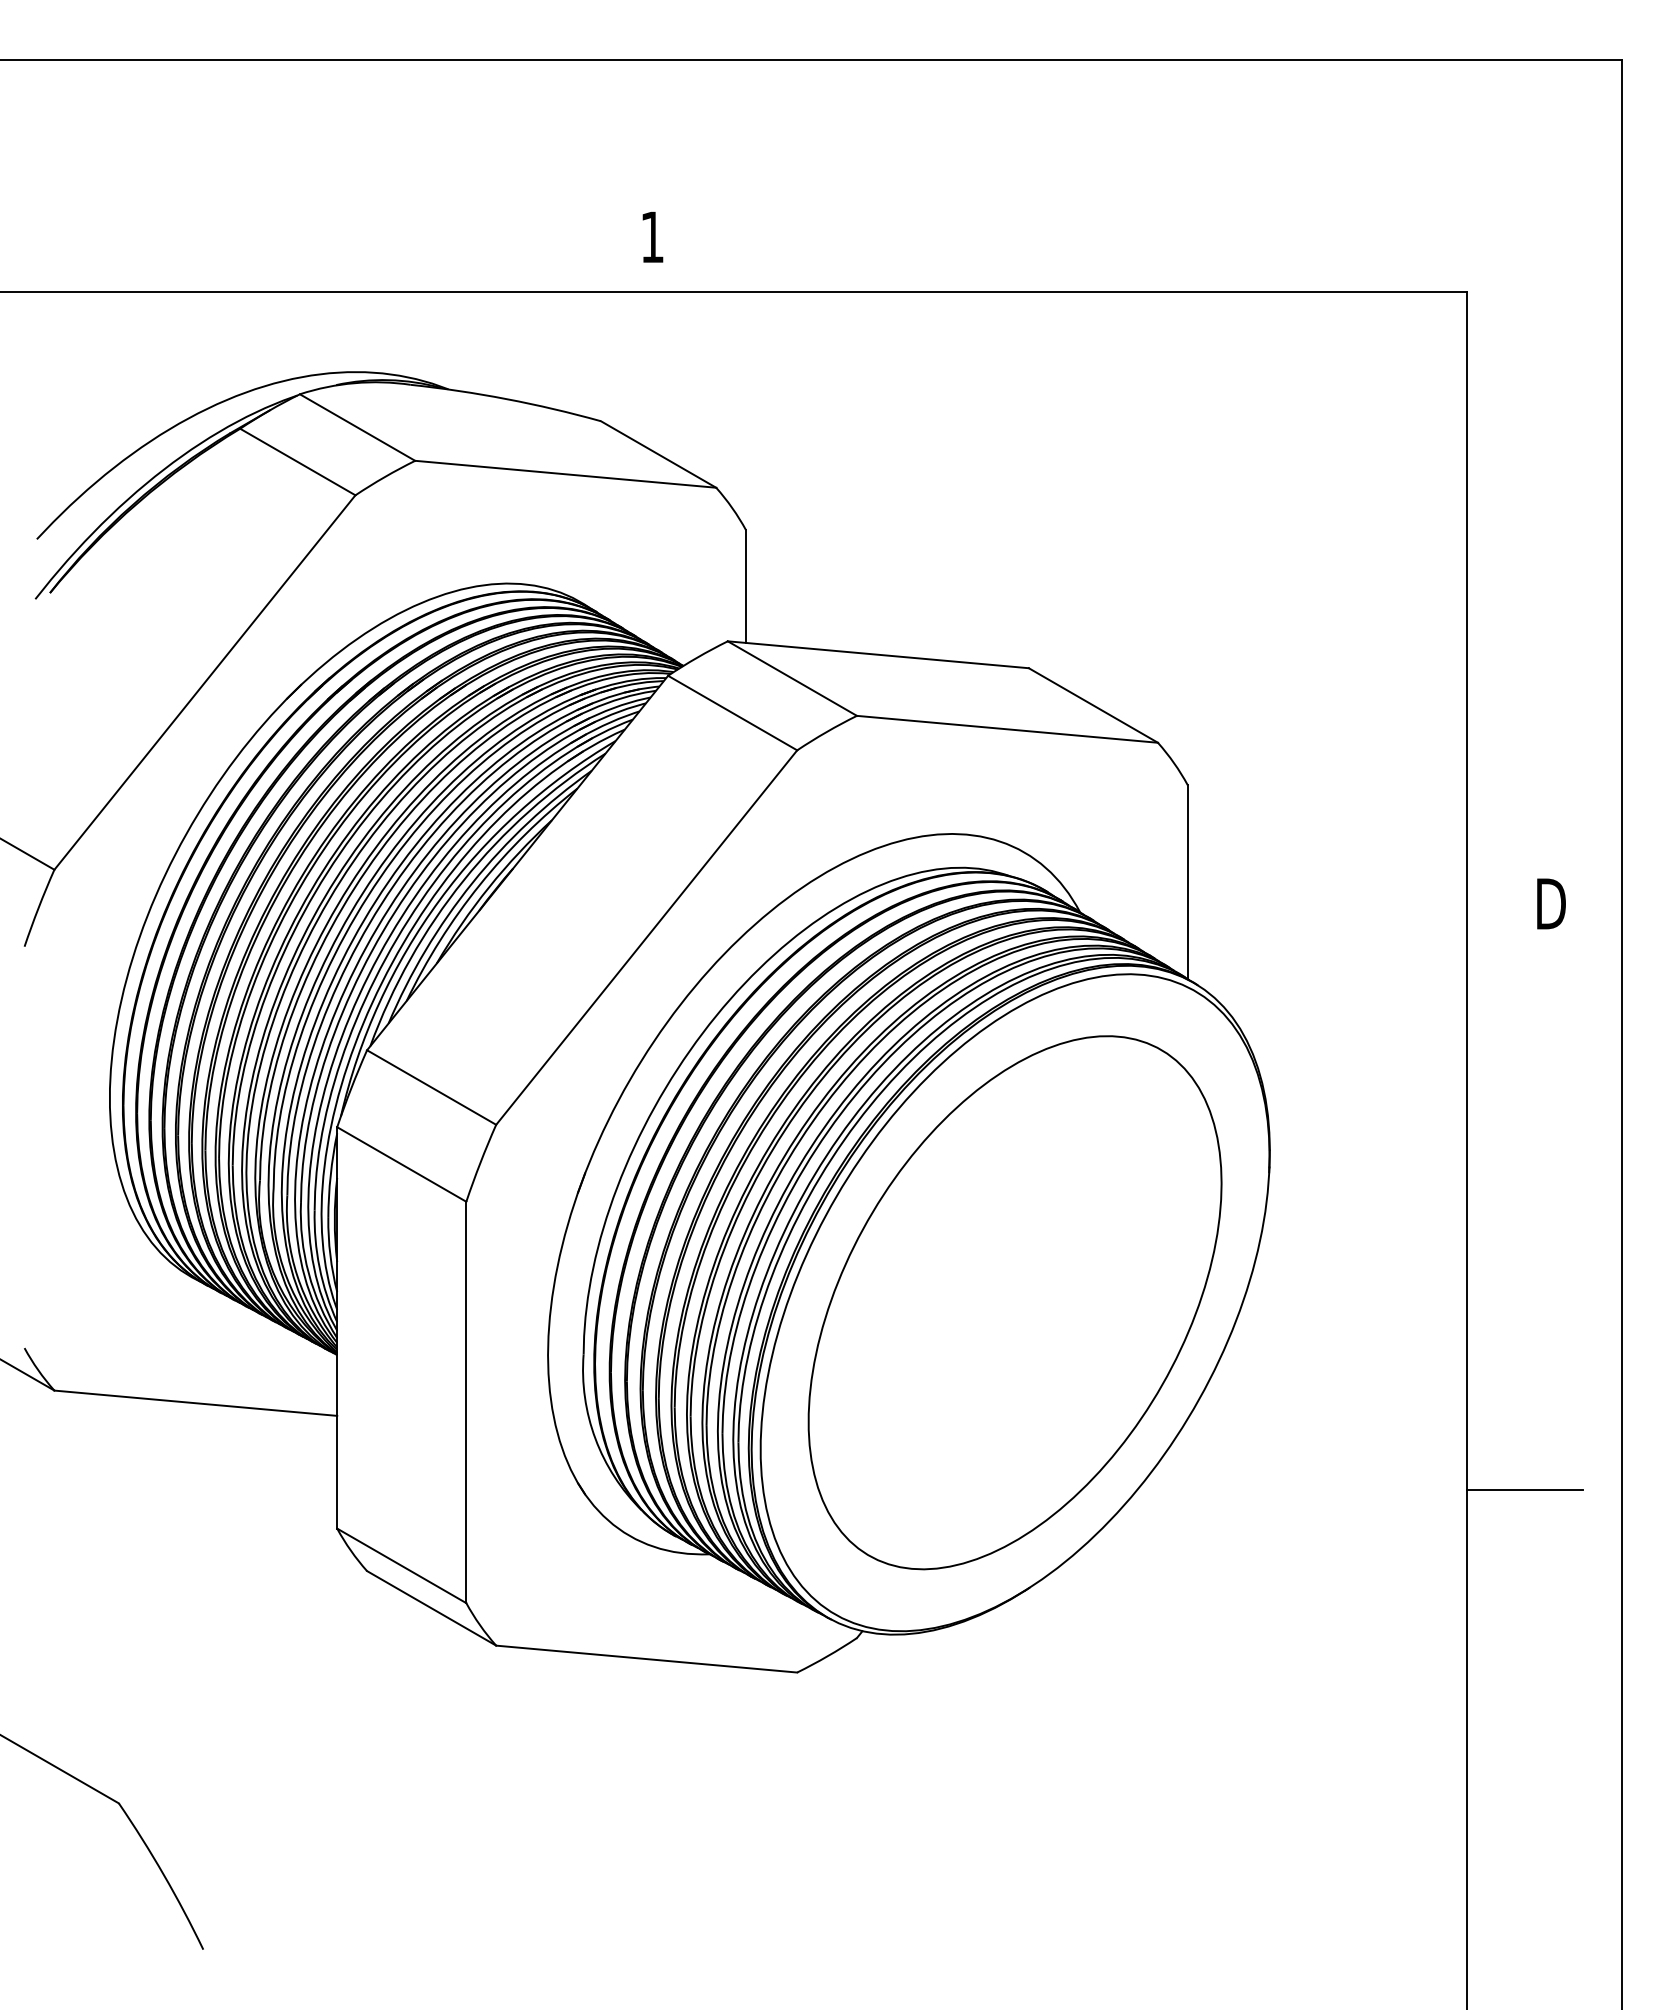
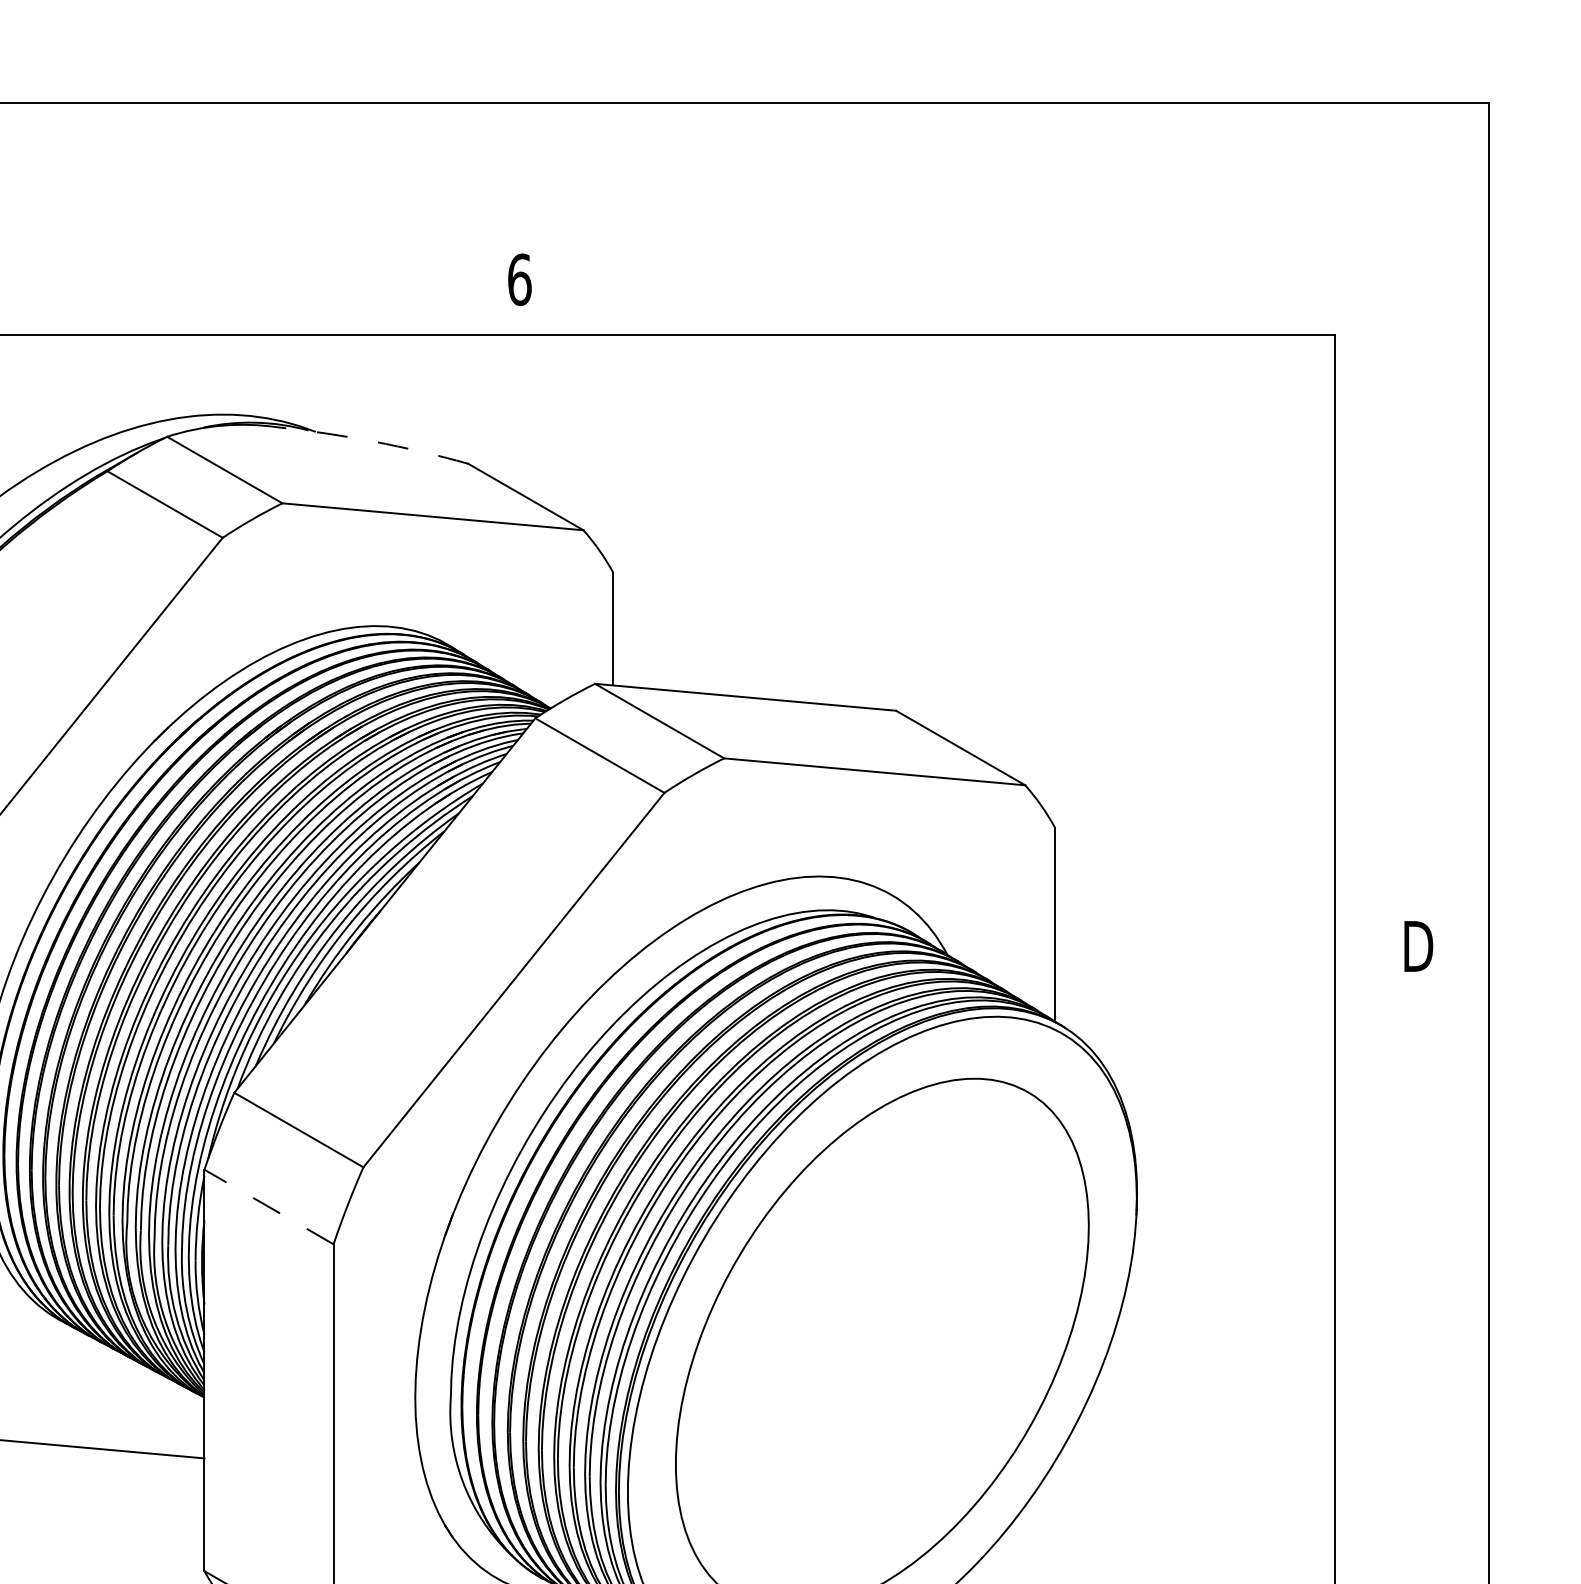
text: (652, 237) -> (519, 280), 1 -> 6
arc: (506, 399) -> (373, 442), solid -> dashed
line: (401, 1164) -> (268, 1207), solid -> dashed
line: (1525, 1490) -> (1392, 1533), removed

